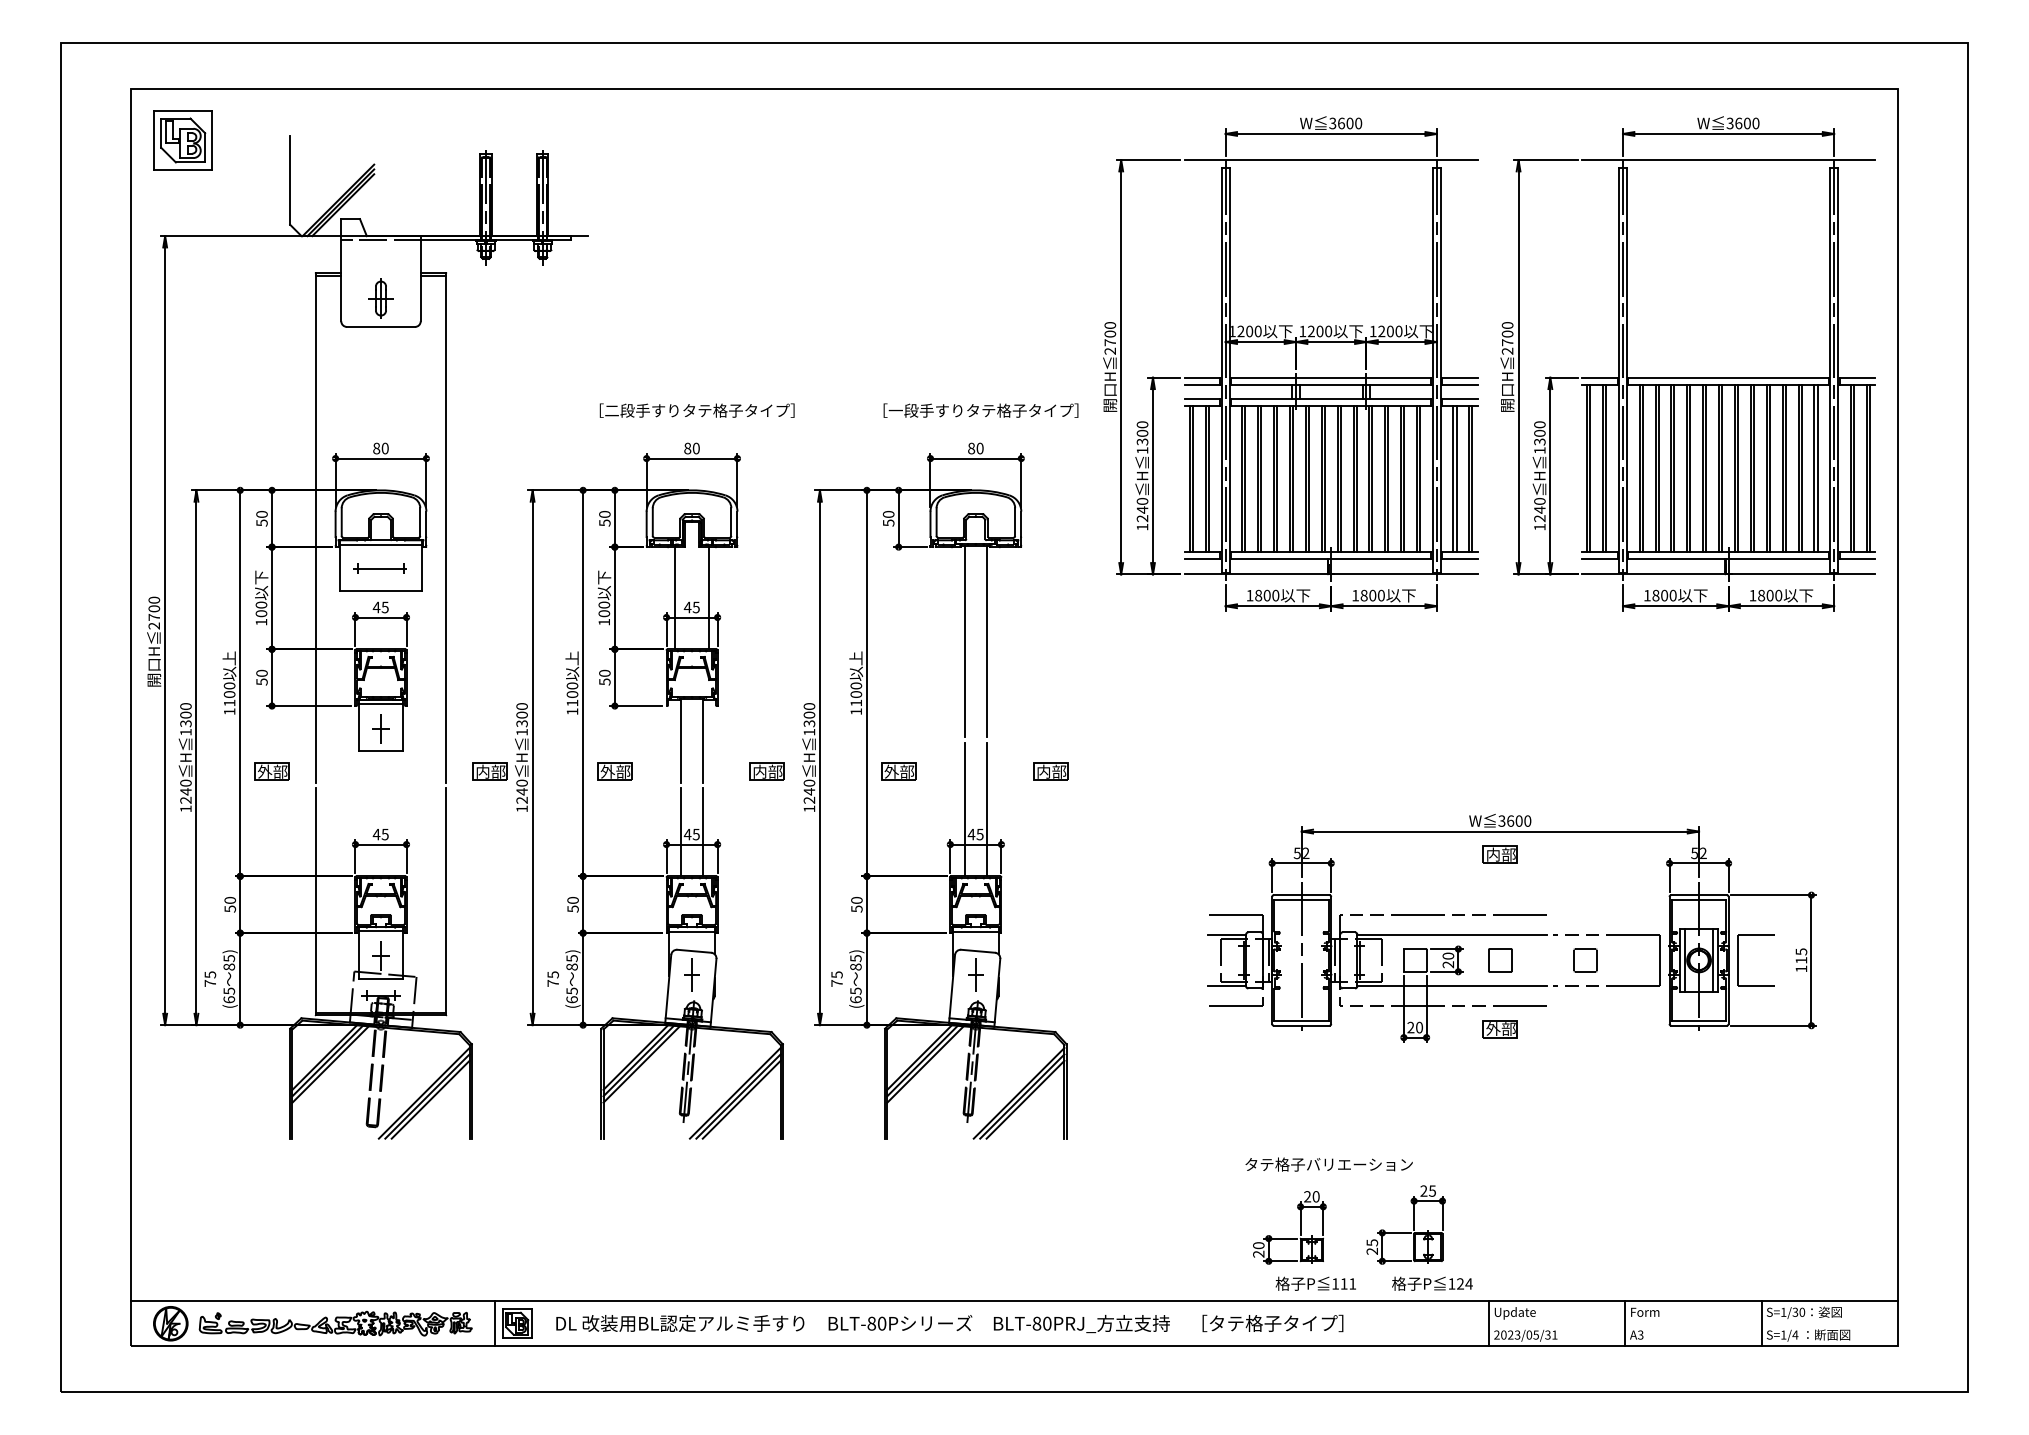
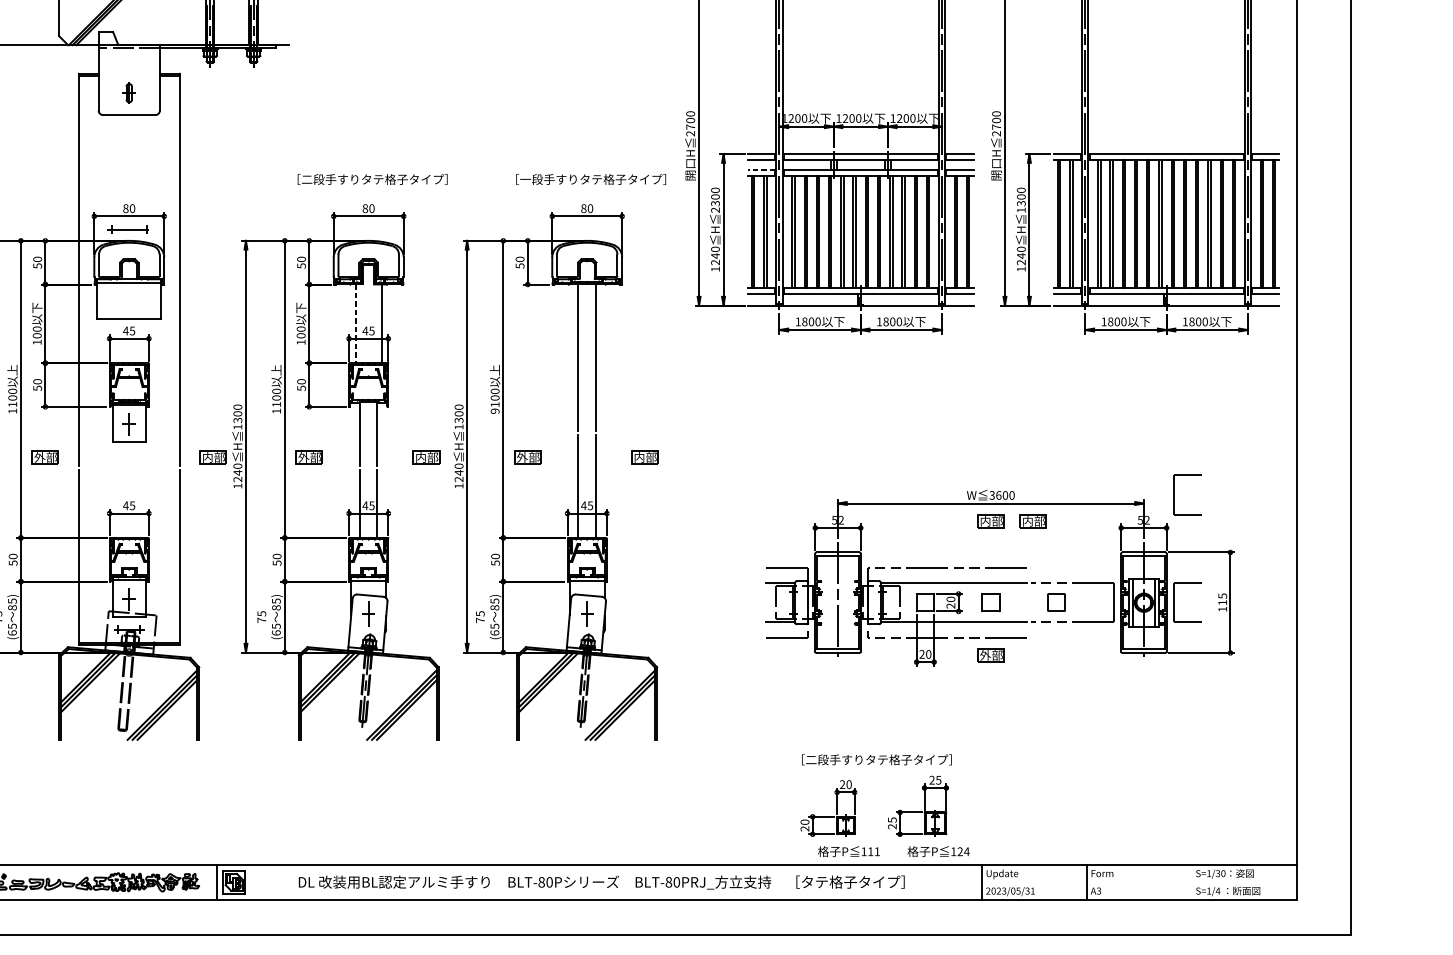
part: (380, 298) -> (128, 93), size x0.7
line: (1202, 398) -> (761, 170), solid -> dashed
text: (1142, 450) -> (715, 210), 1300 -> 2300
part: (379, 568) -> (128, 229), moved
line: (675, 598) -> (355, 324), solid -> dashed
text: (856, 711) -> (495, 411), 1100 -> 9100
part: (1738, 820) -> (1174, 494), added
part: (1554, 854) -> (1032, 521), added
text: (1347, 1164) -> (873, 759), タテ格子バリエーション -> ［二段手すりタテ格子タイプ］
text: (949, 1323) -> (601, 882), moved
line: (1761, 1323) -> (1191, 882), removed

